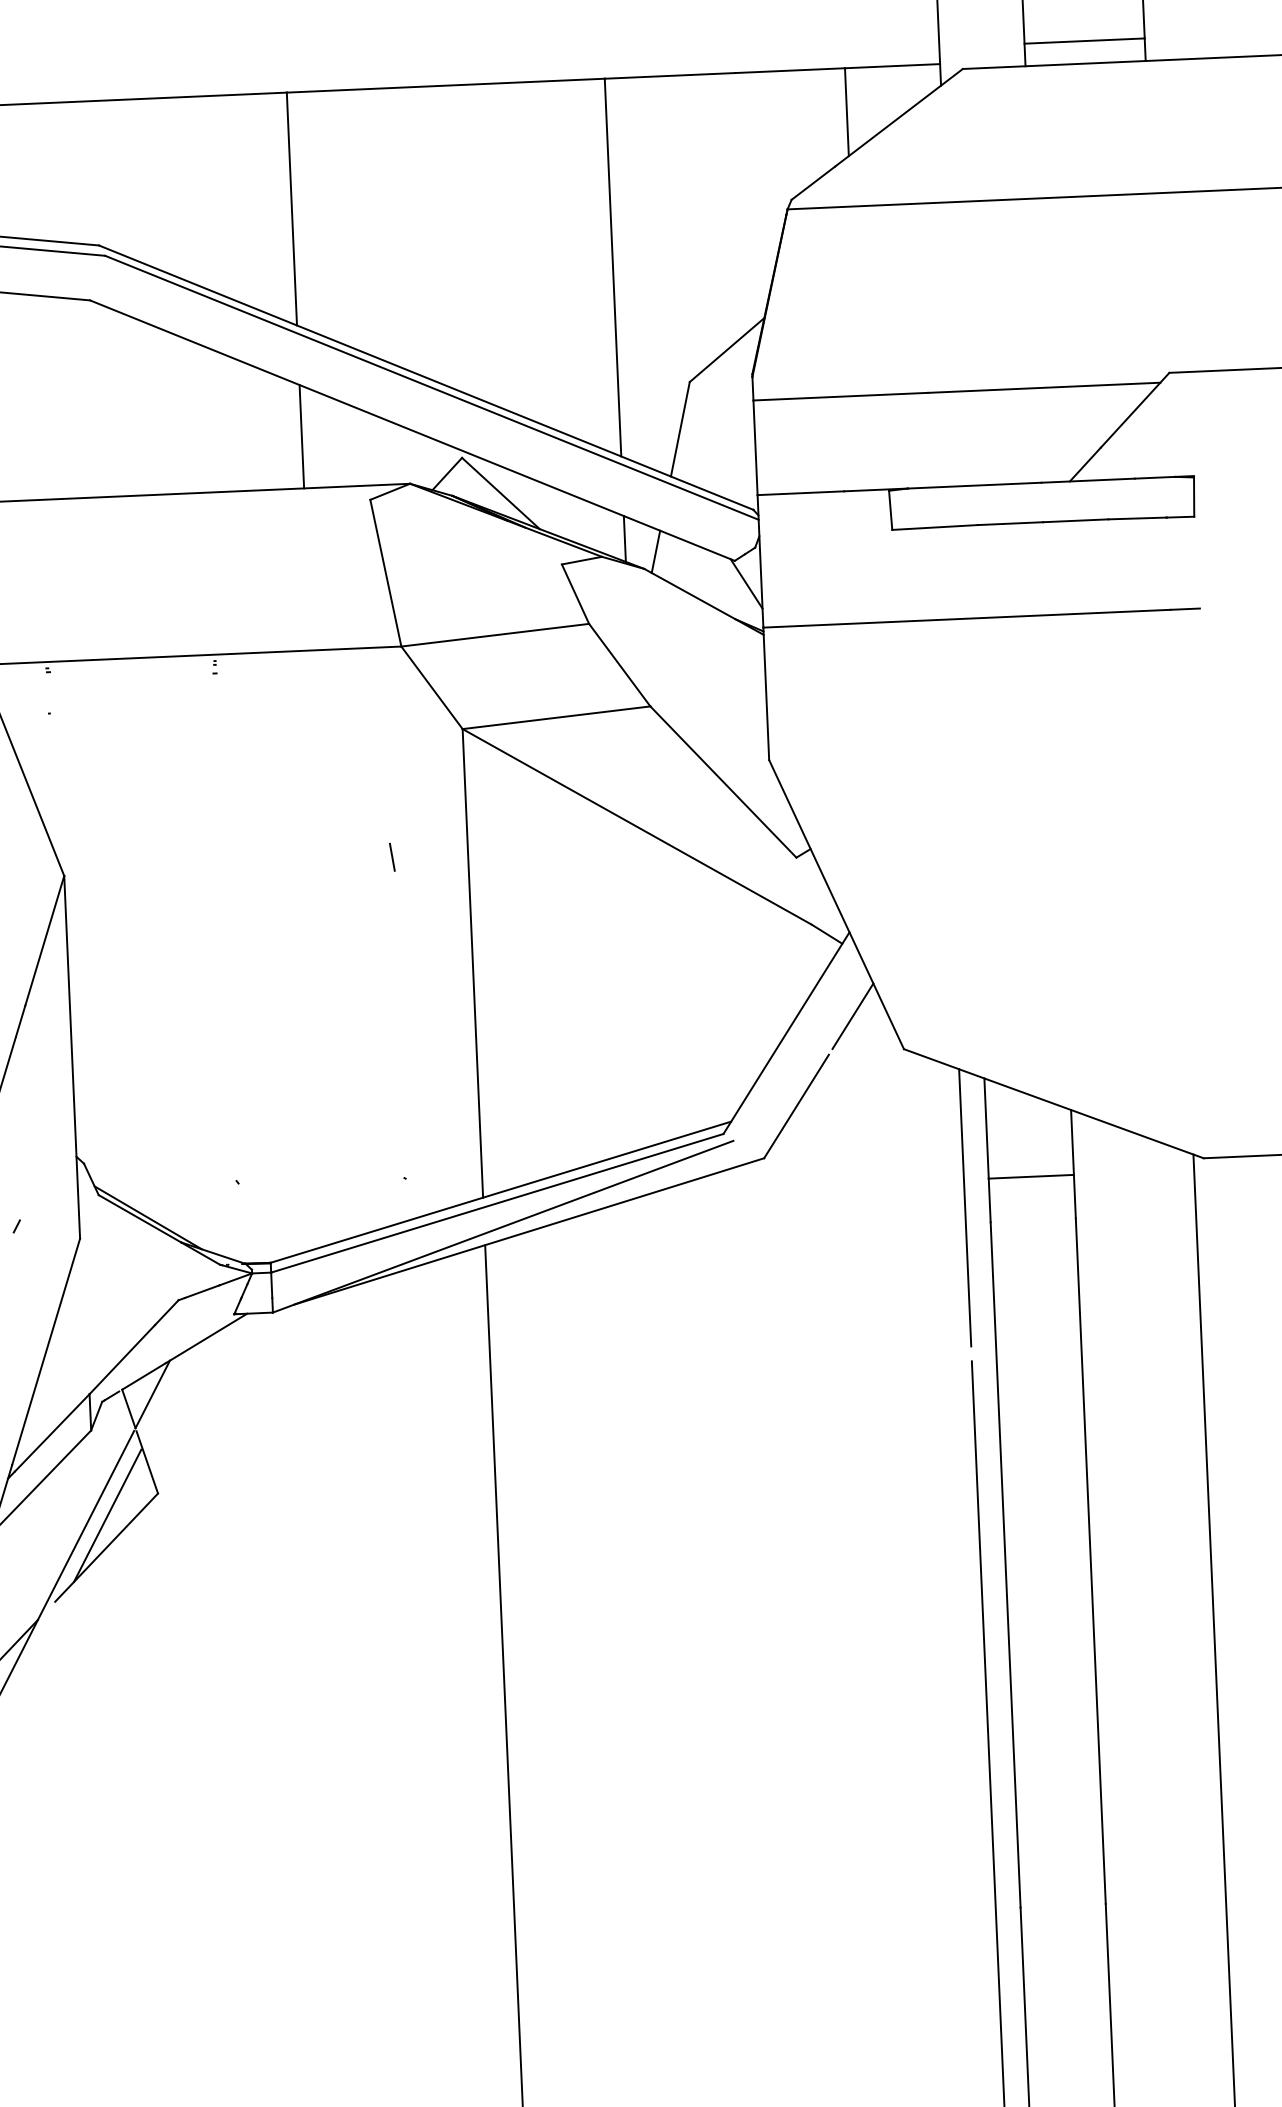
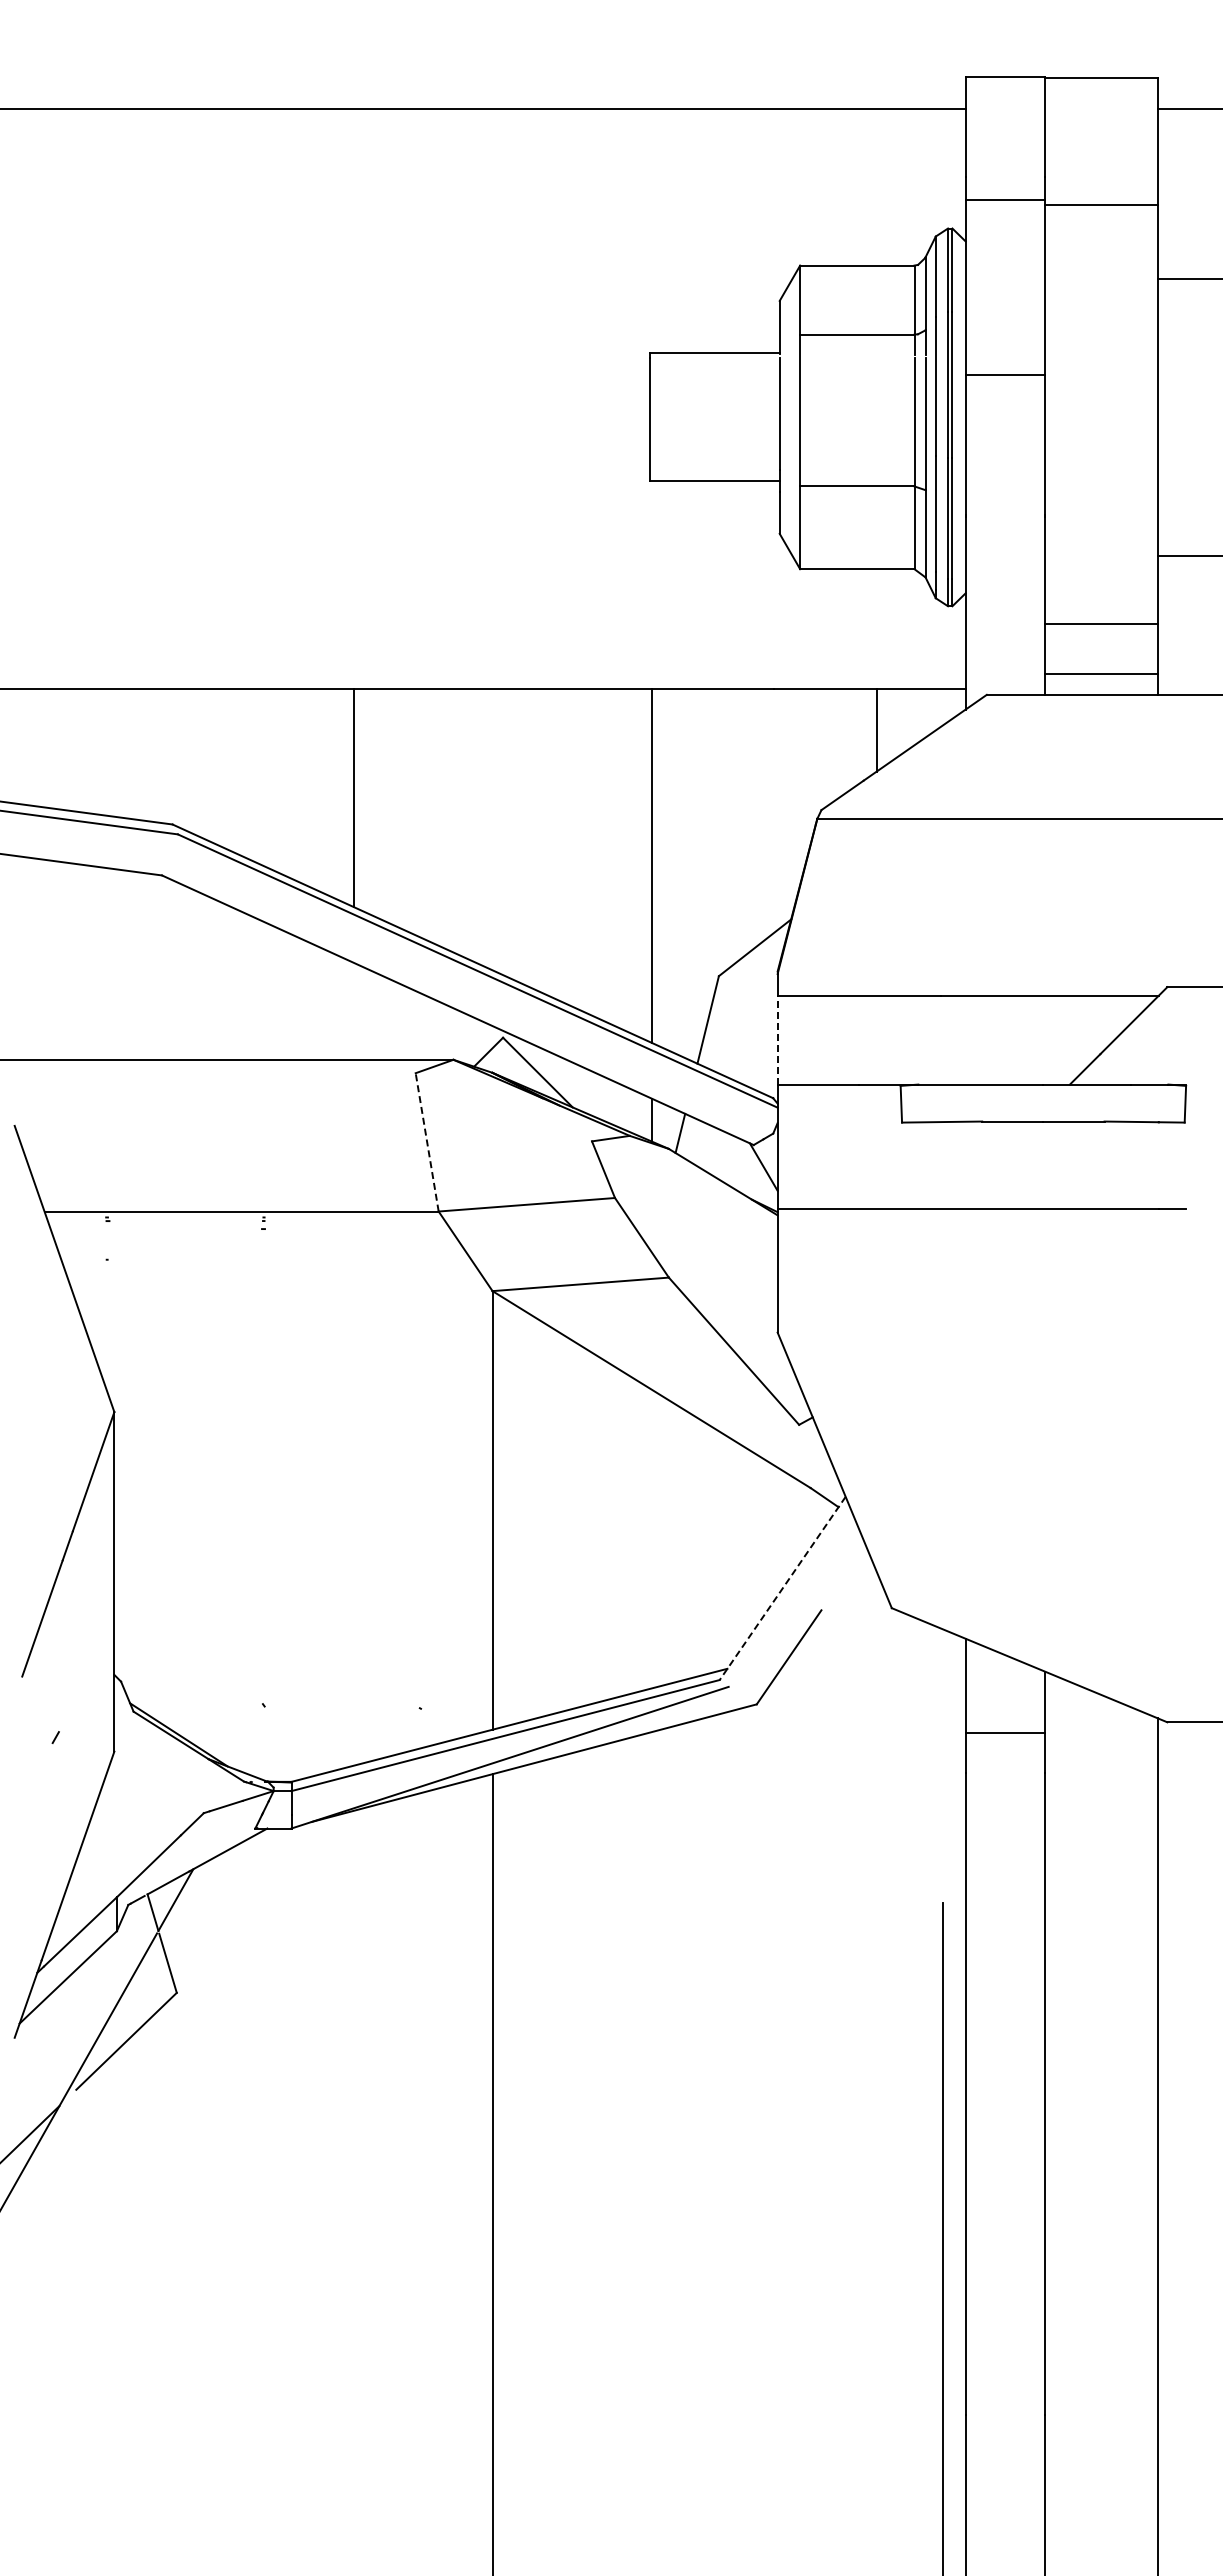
line: (302, 436) -> (354, 1011), removed
line: (755, 446) -> (777, 1039), solid -> dashed
line: (386, 572) -> (427, 1141), solid -> dashed
line: (392, 856) -> (421, 1407), removed
line: (852, 1016) -> (845, 1575), removed
line: (786, 1033) -> (782, 1588), solid -> dashed
line: (965, 1207) -> (942, 1758), removed
line: (107, 1515) -> (128, 2011), removed

